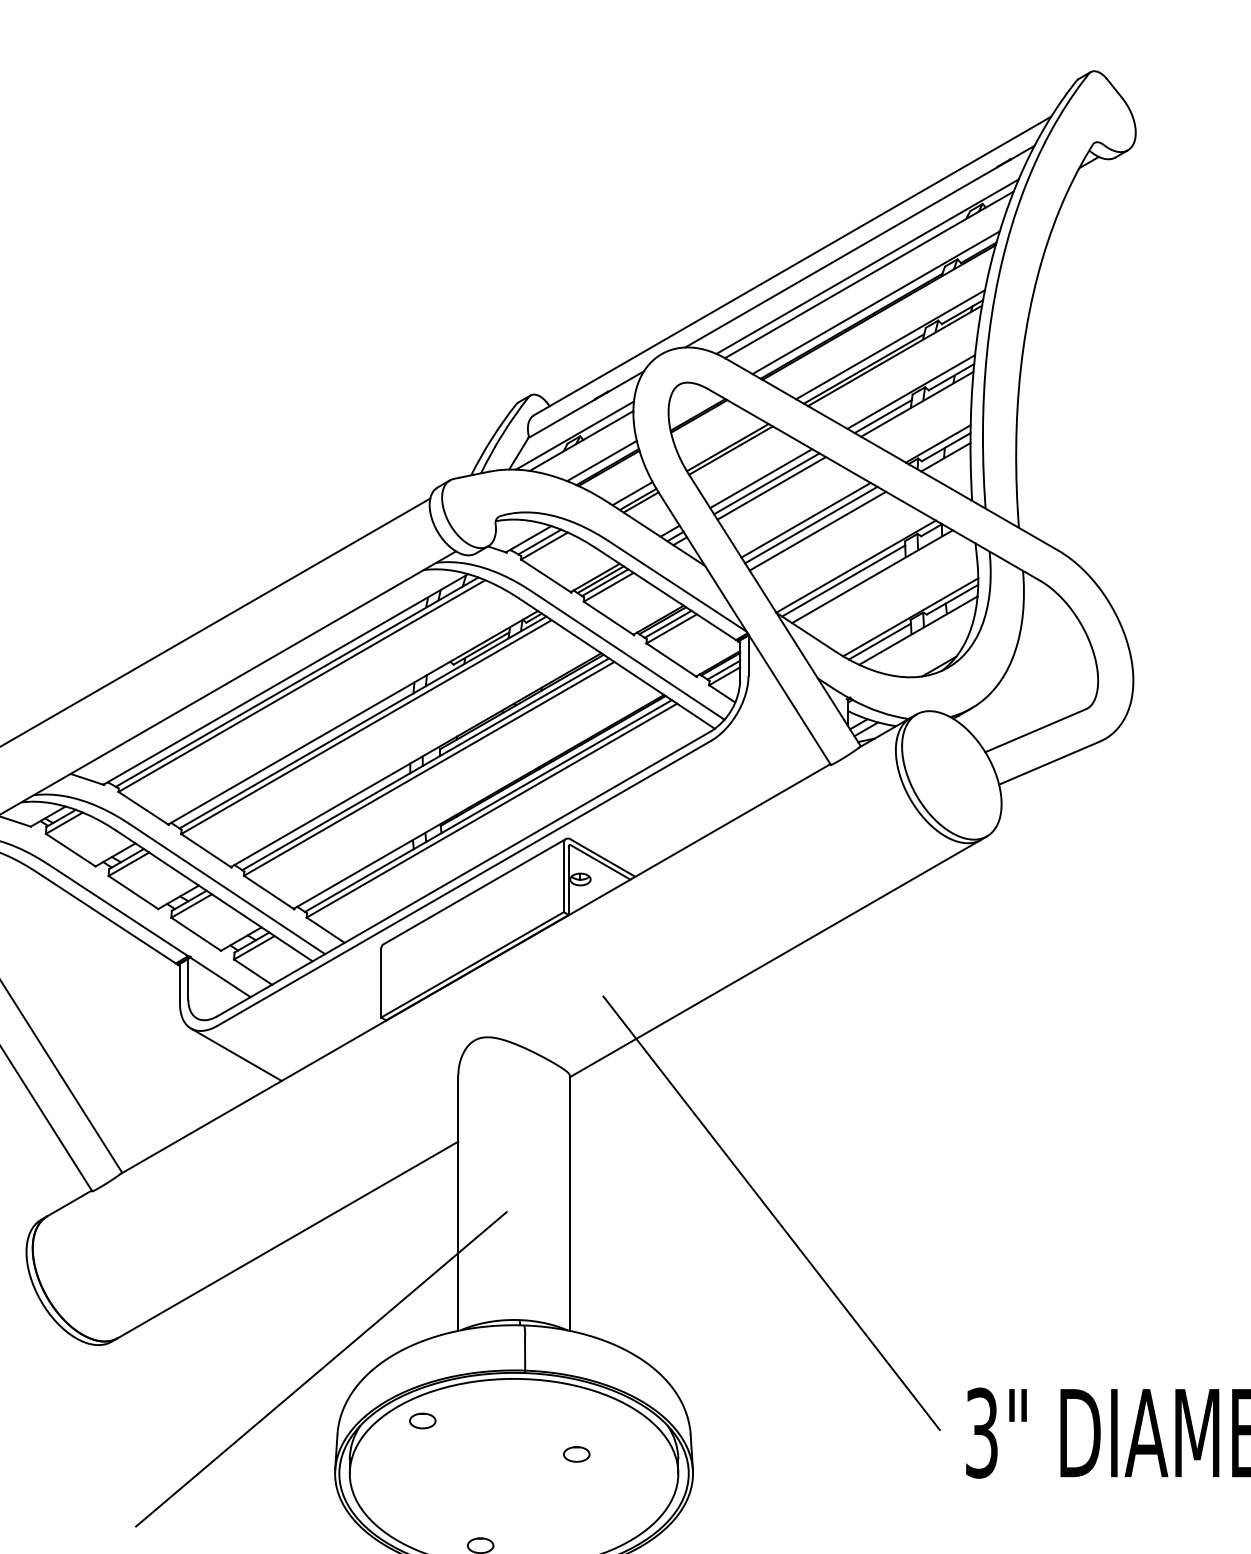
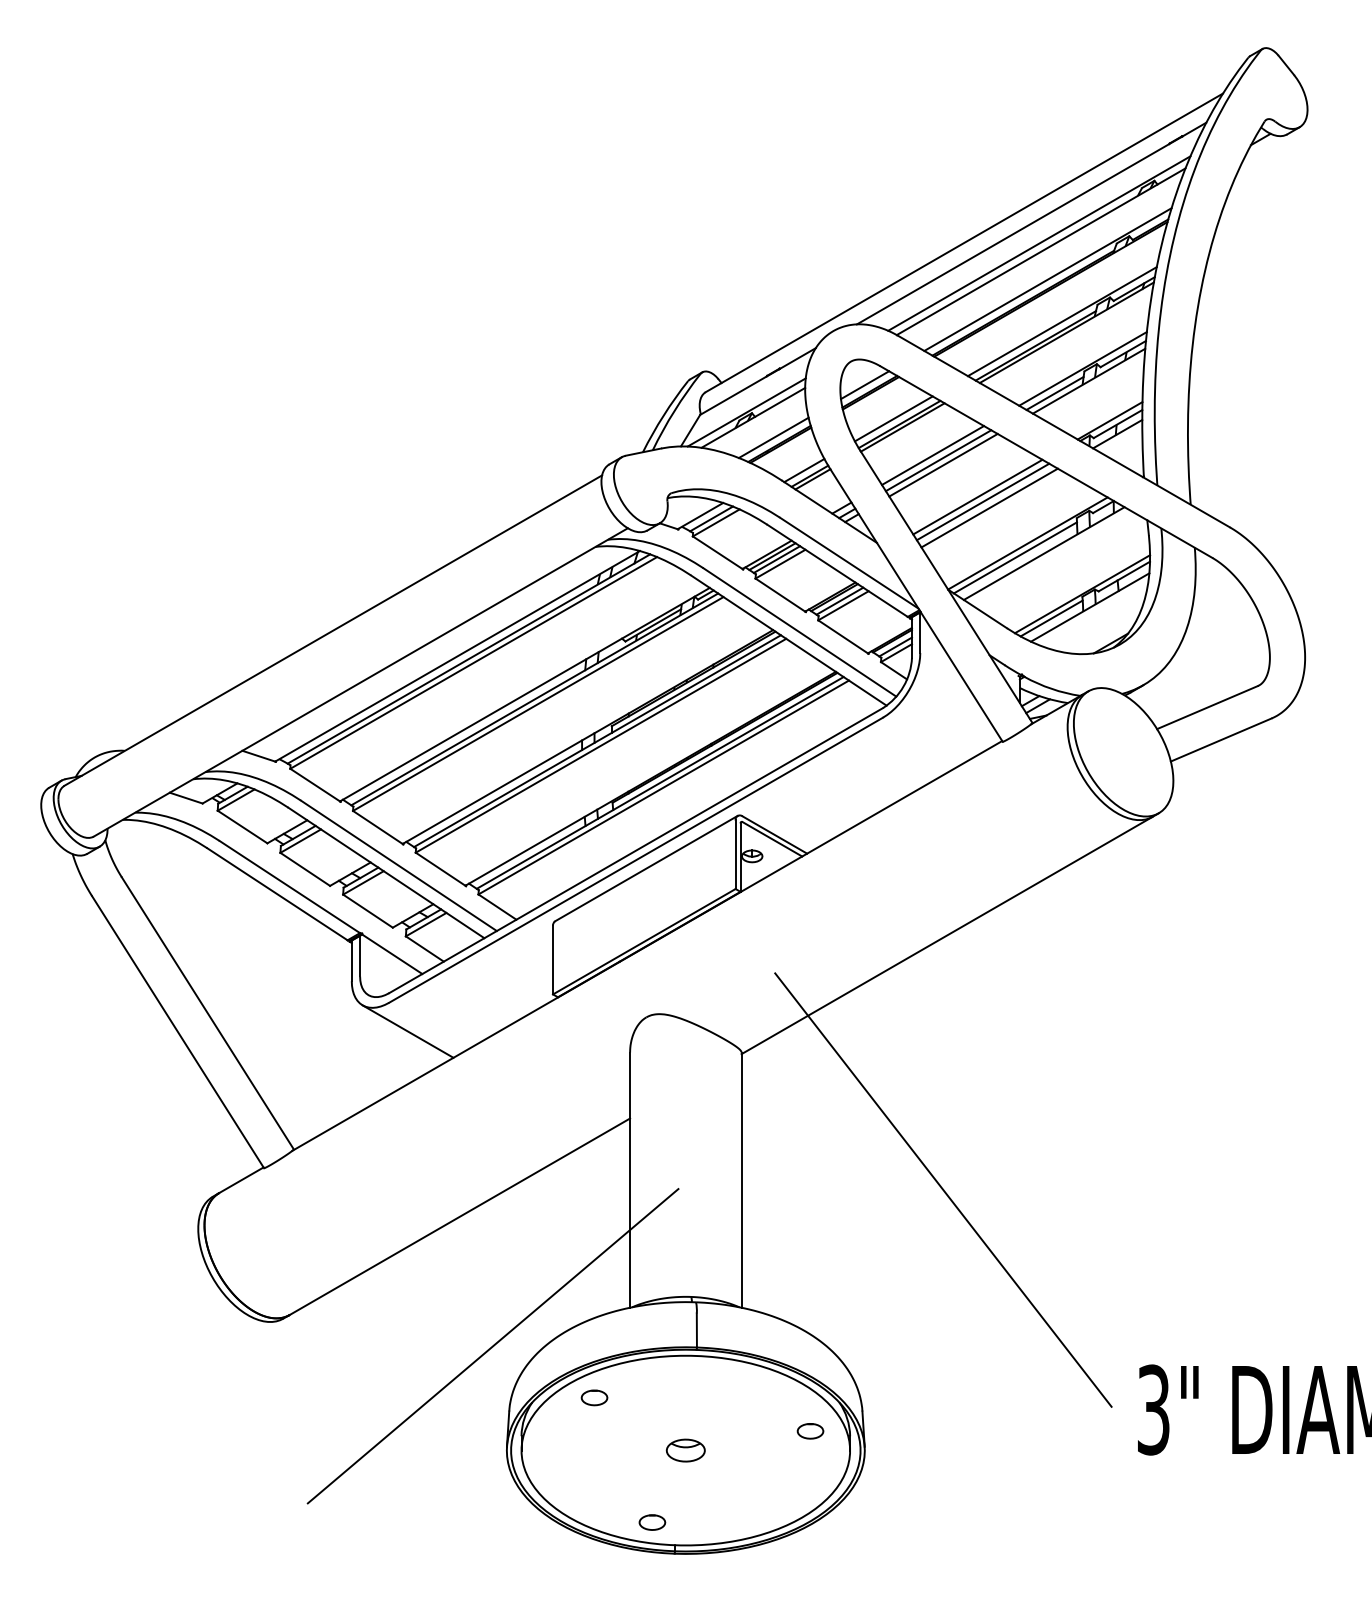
line: (693, 408) -> (865, 385), added
line: (721, 441) -> (893, 418), added
part: (576, 1454) -> (810, 1431), moved
part: (513, 1473) -> (685, 1450), added

